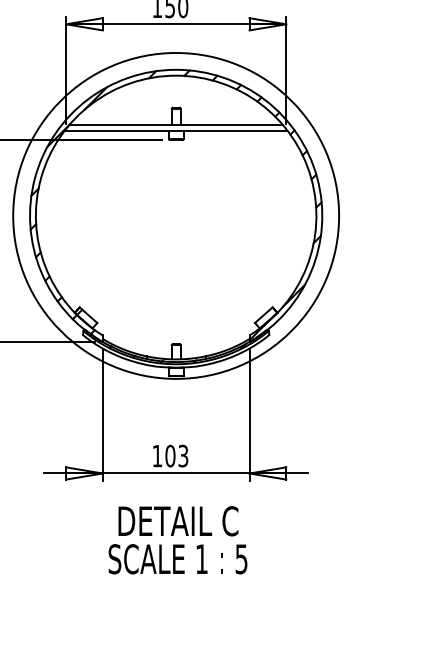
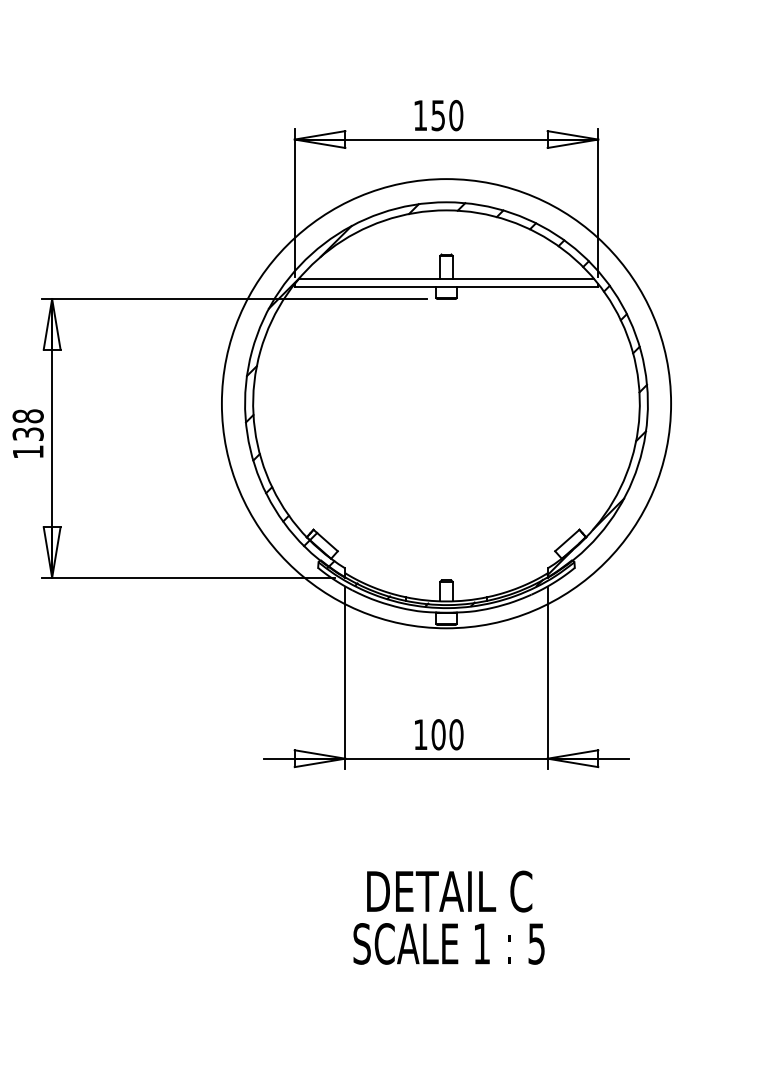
text: (183, 455) -> (456, 734), 103 -> 100
text: (177, 540) -> (448, 917), moved

